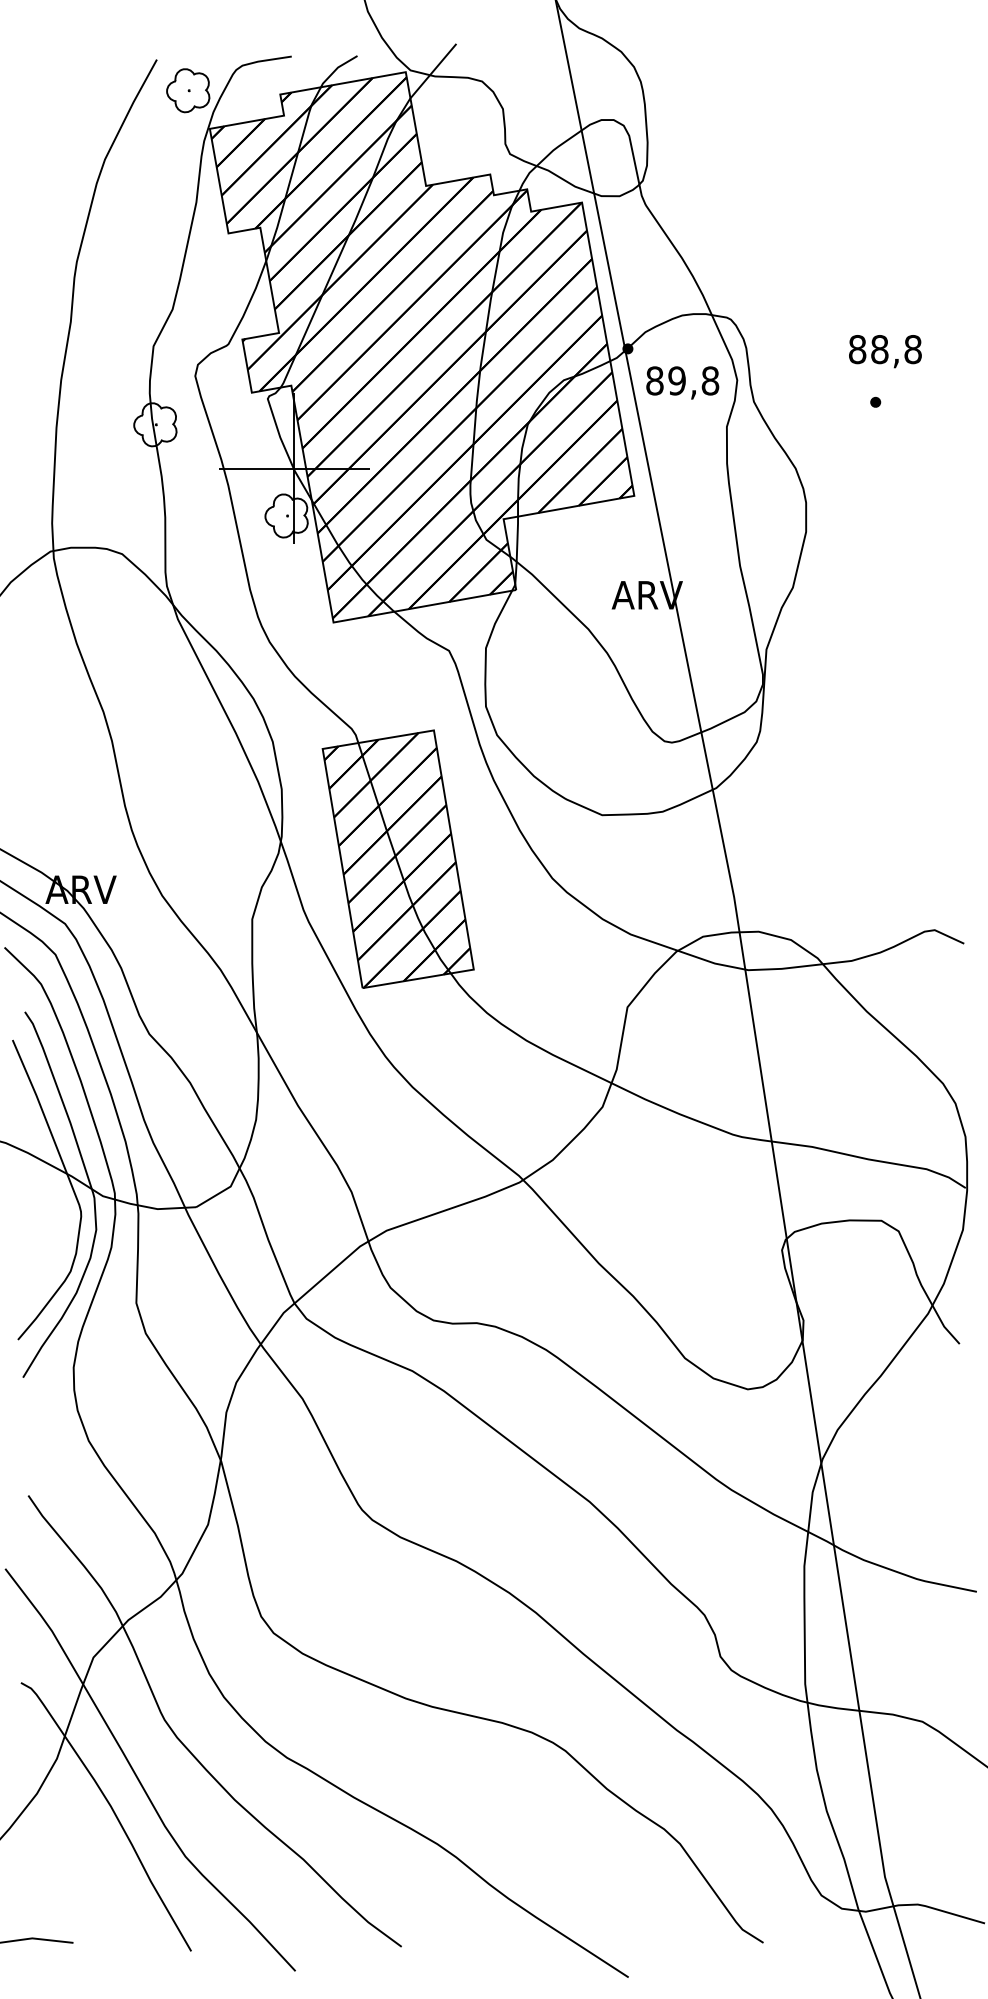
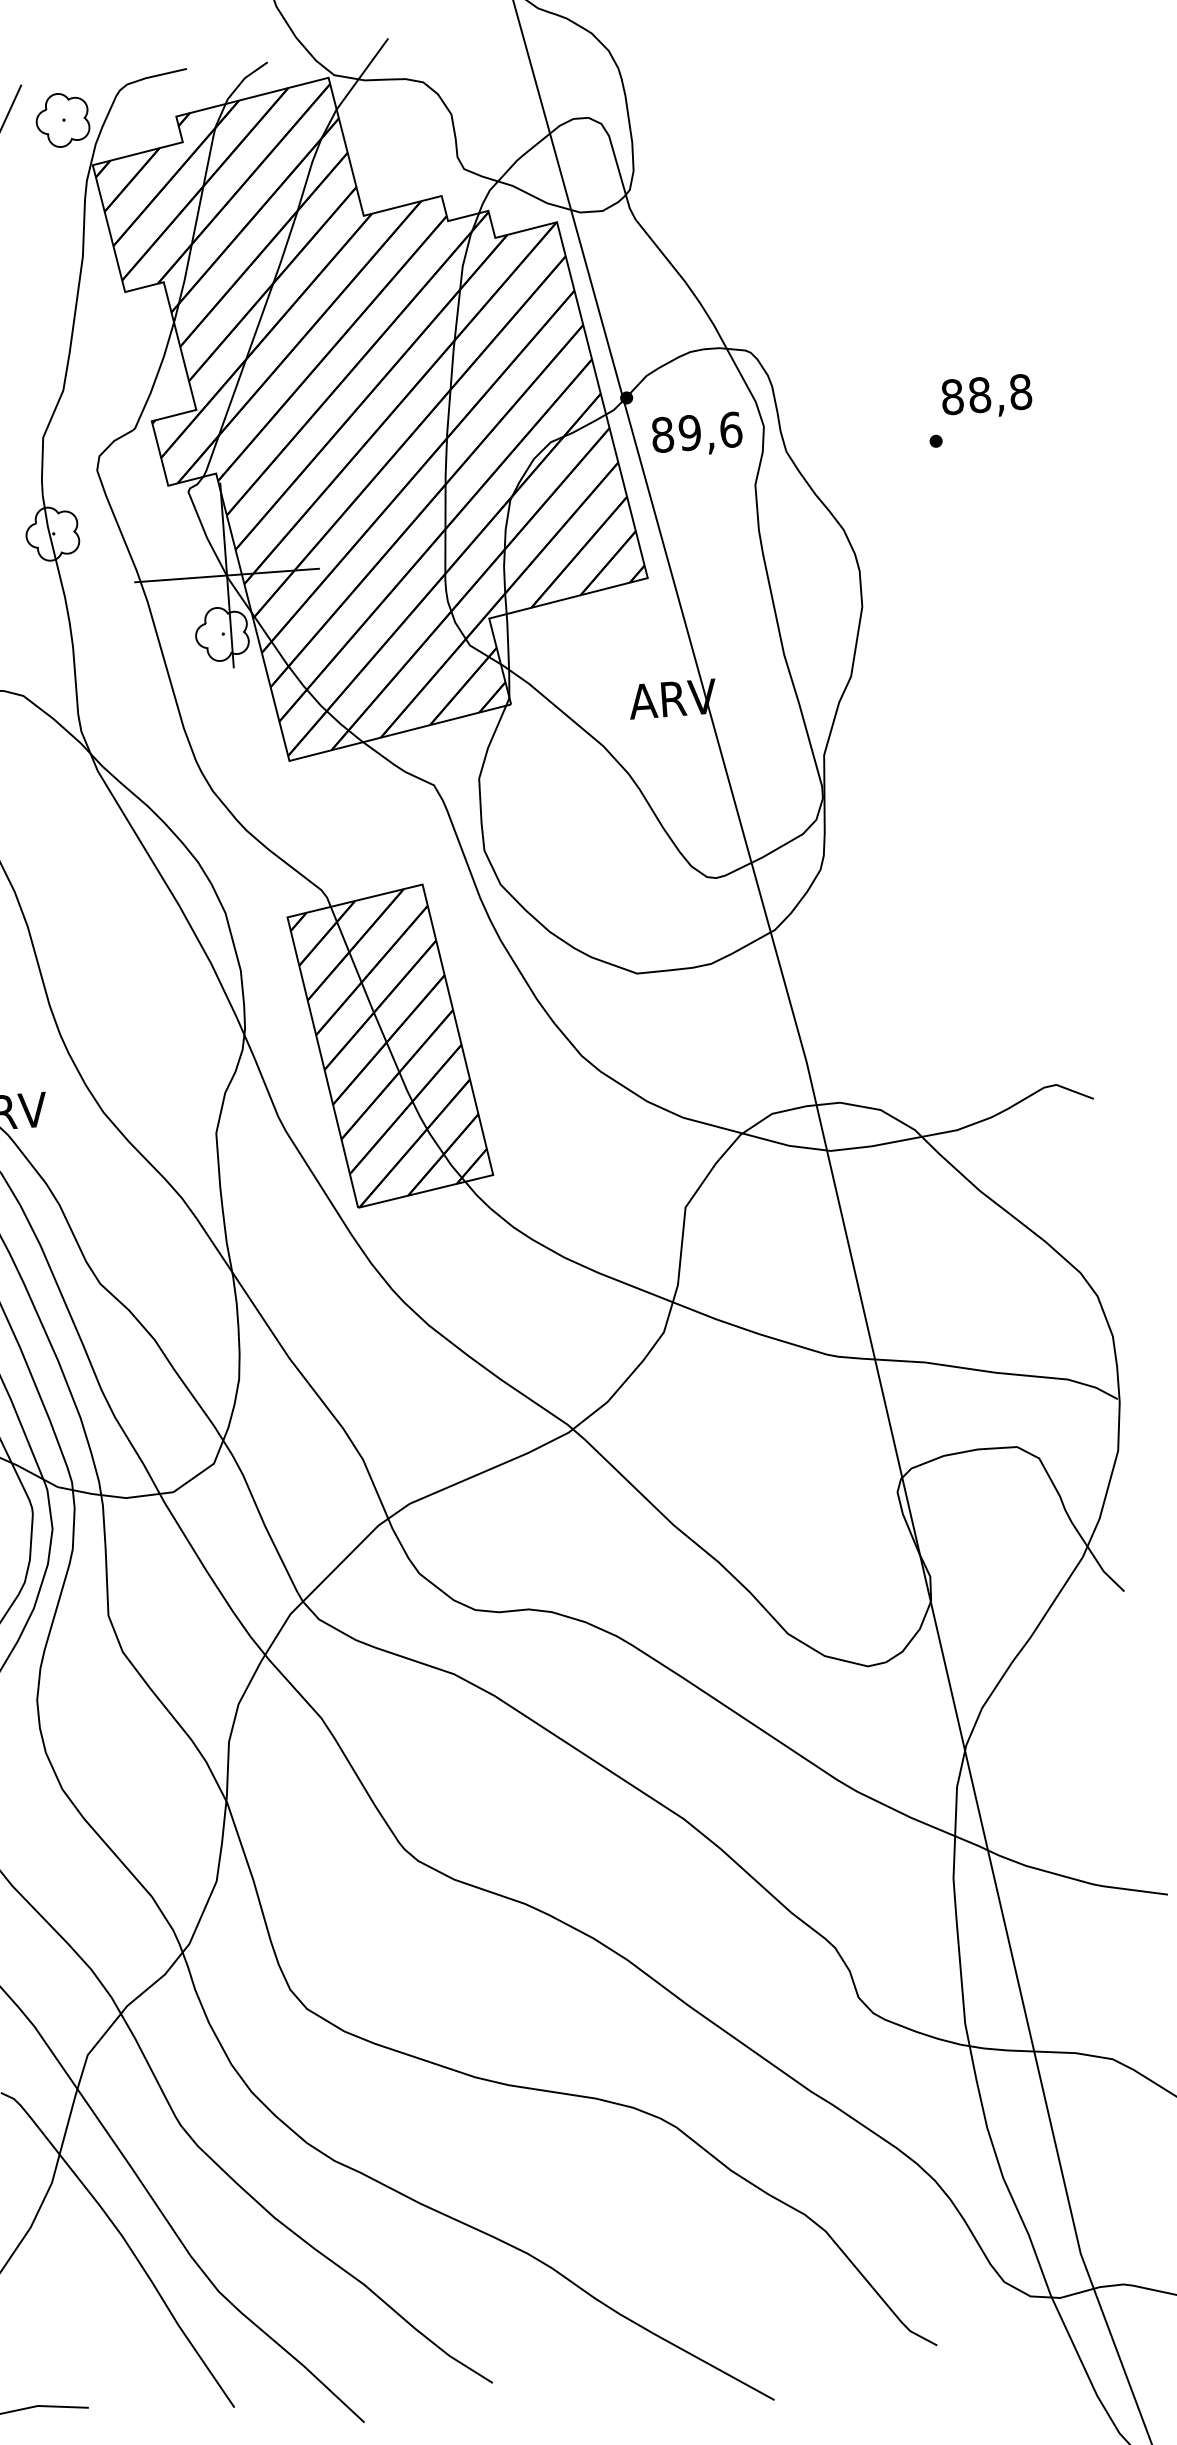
text: (885, 351) -> (987, 396), moved
text: (710, 380) -> (731, 429), 89,8 -> 89,6

